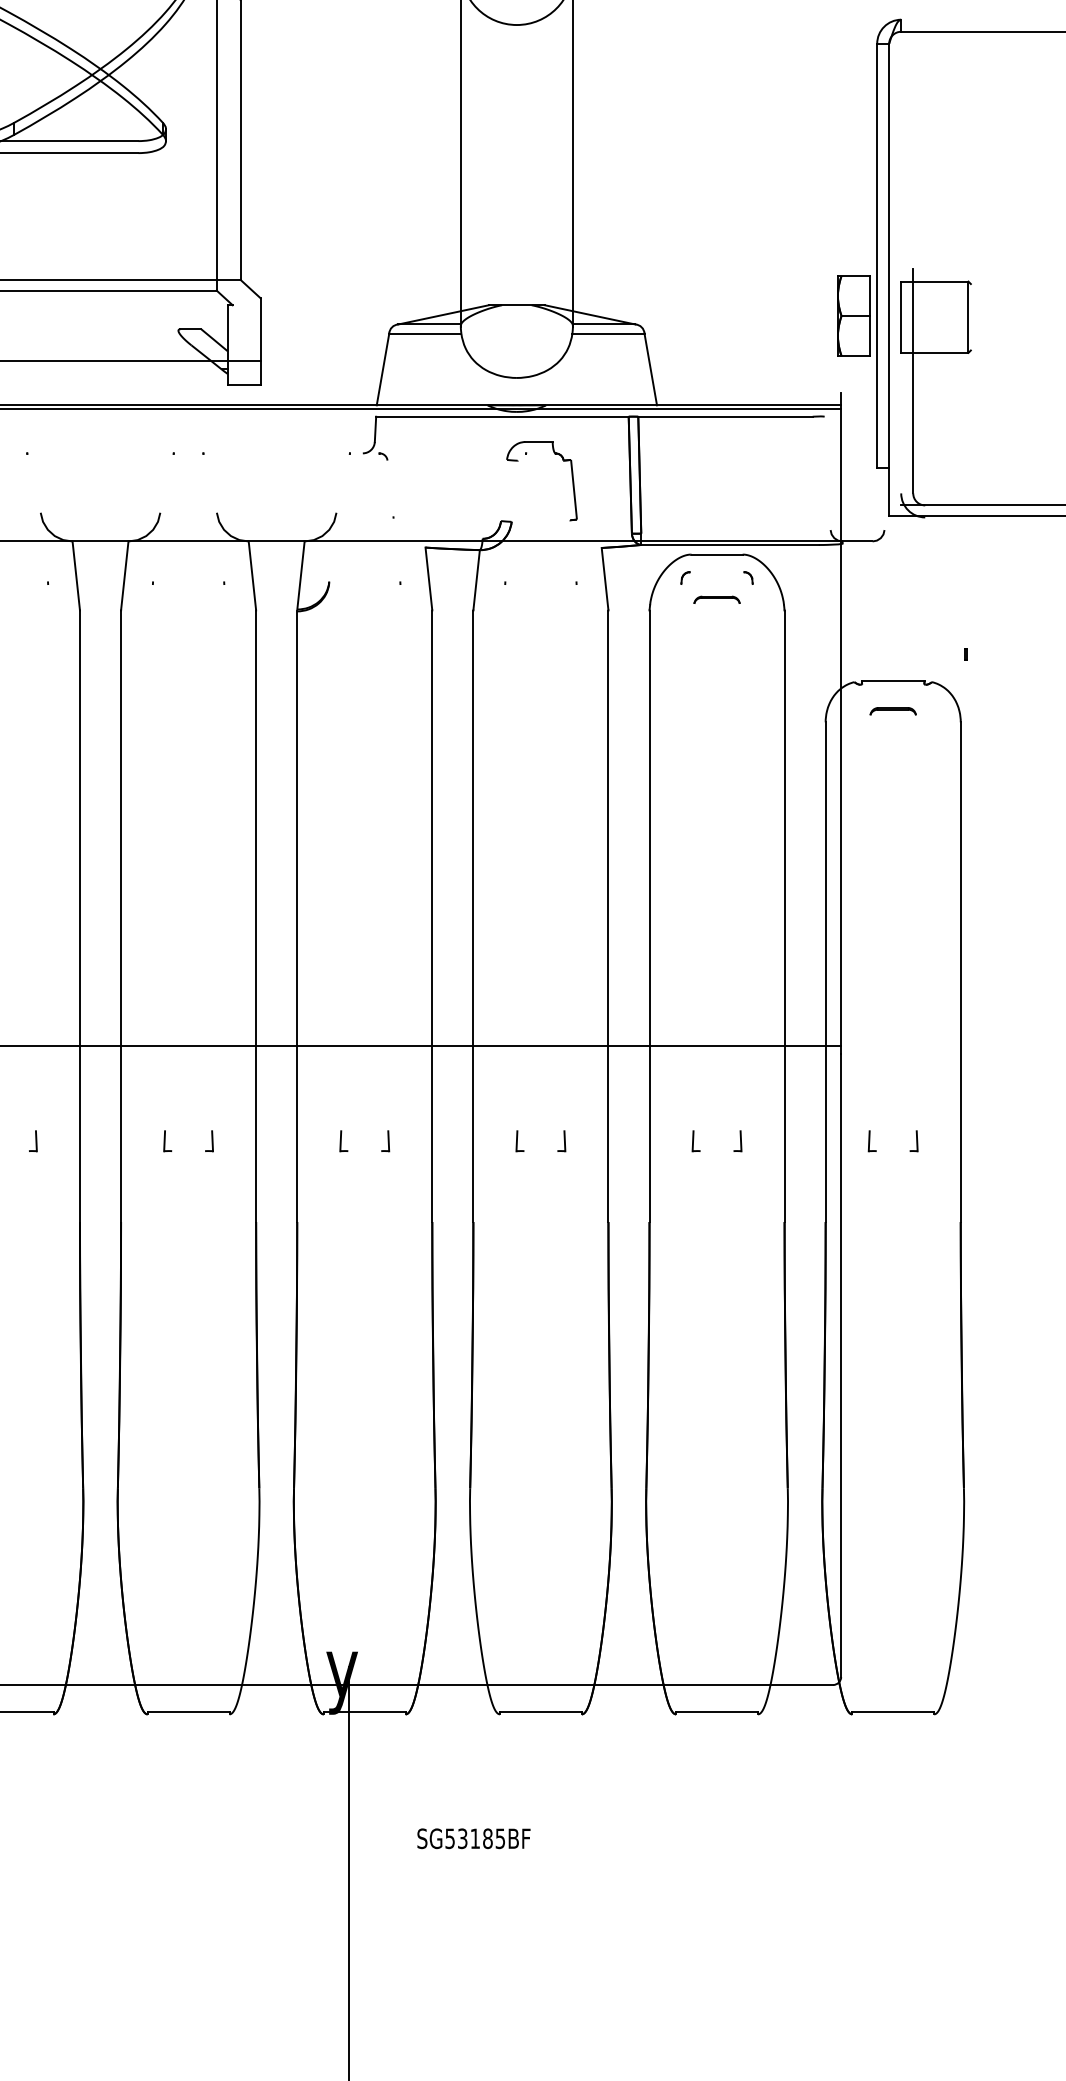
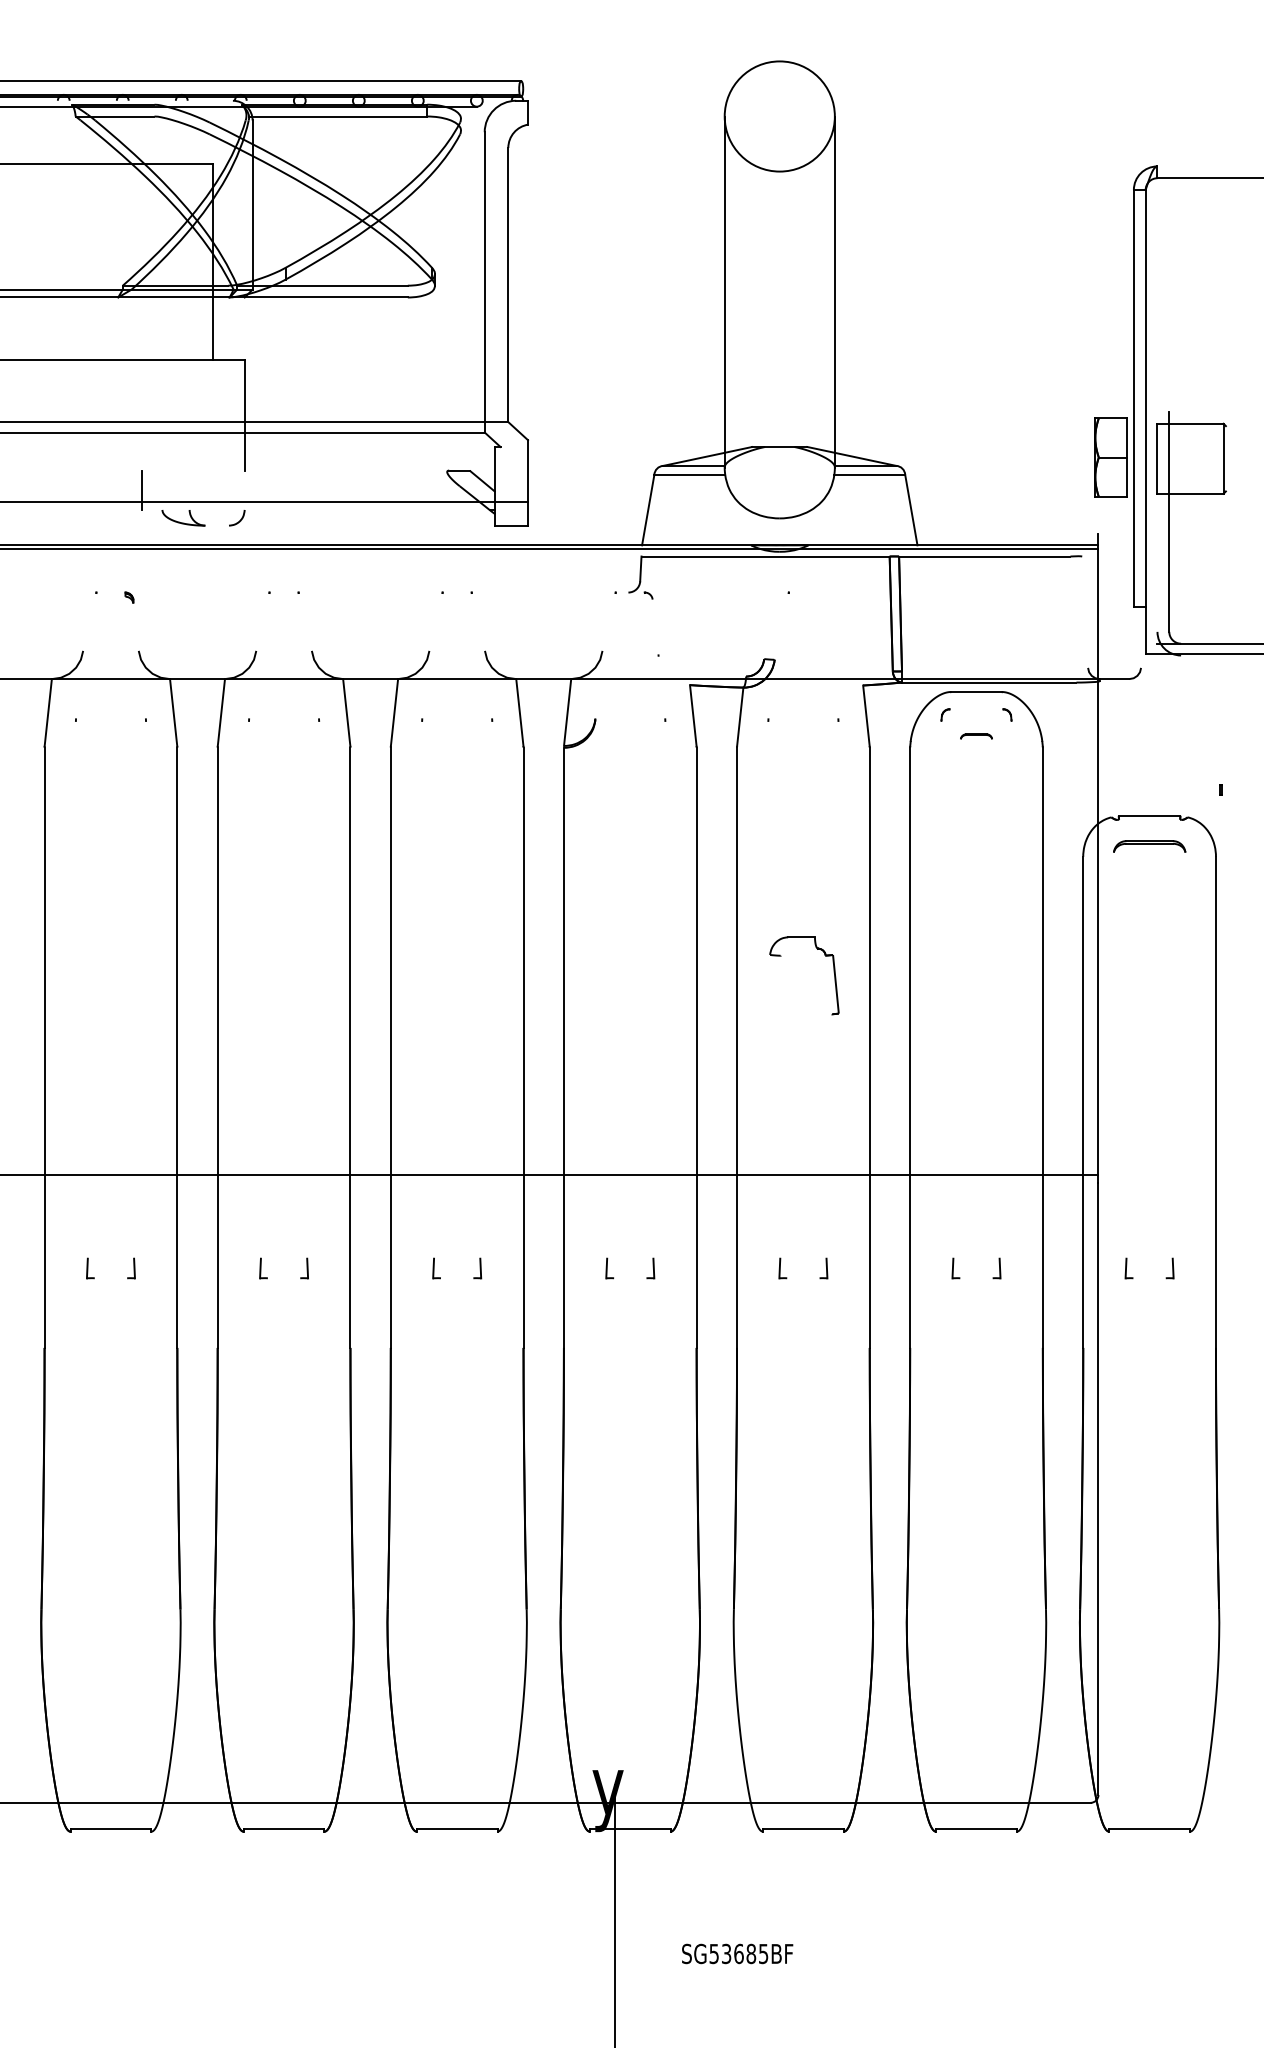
part: (562, 460) -> (824, 955), moved
part: (717, 599) -> (976, 736), size x0.7
part: (893, 710) -> (1149, 845), size x1.6
text: (474, 1838) -> (738, 1953), SG53185BF -> SG53685BF

